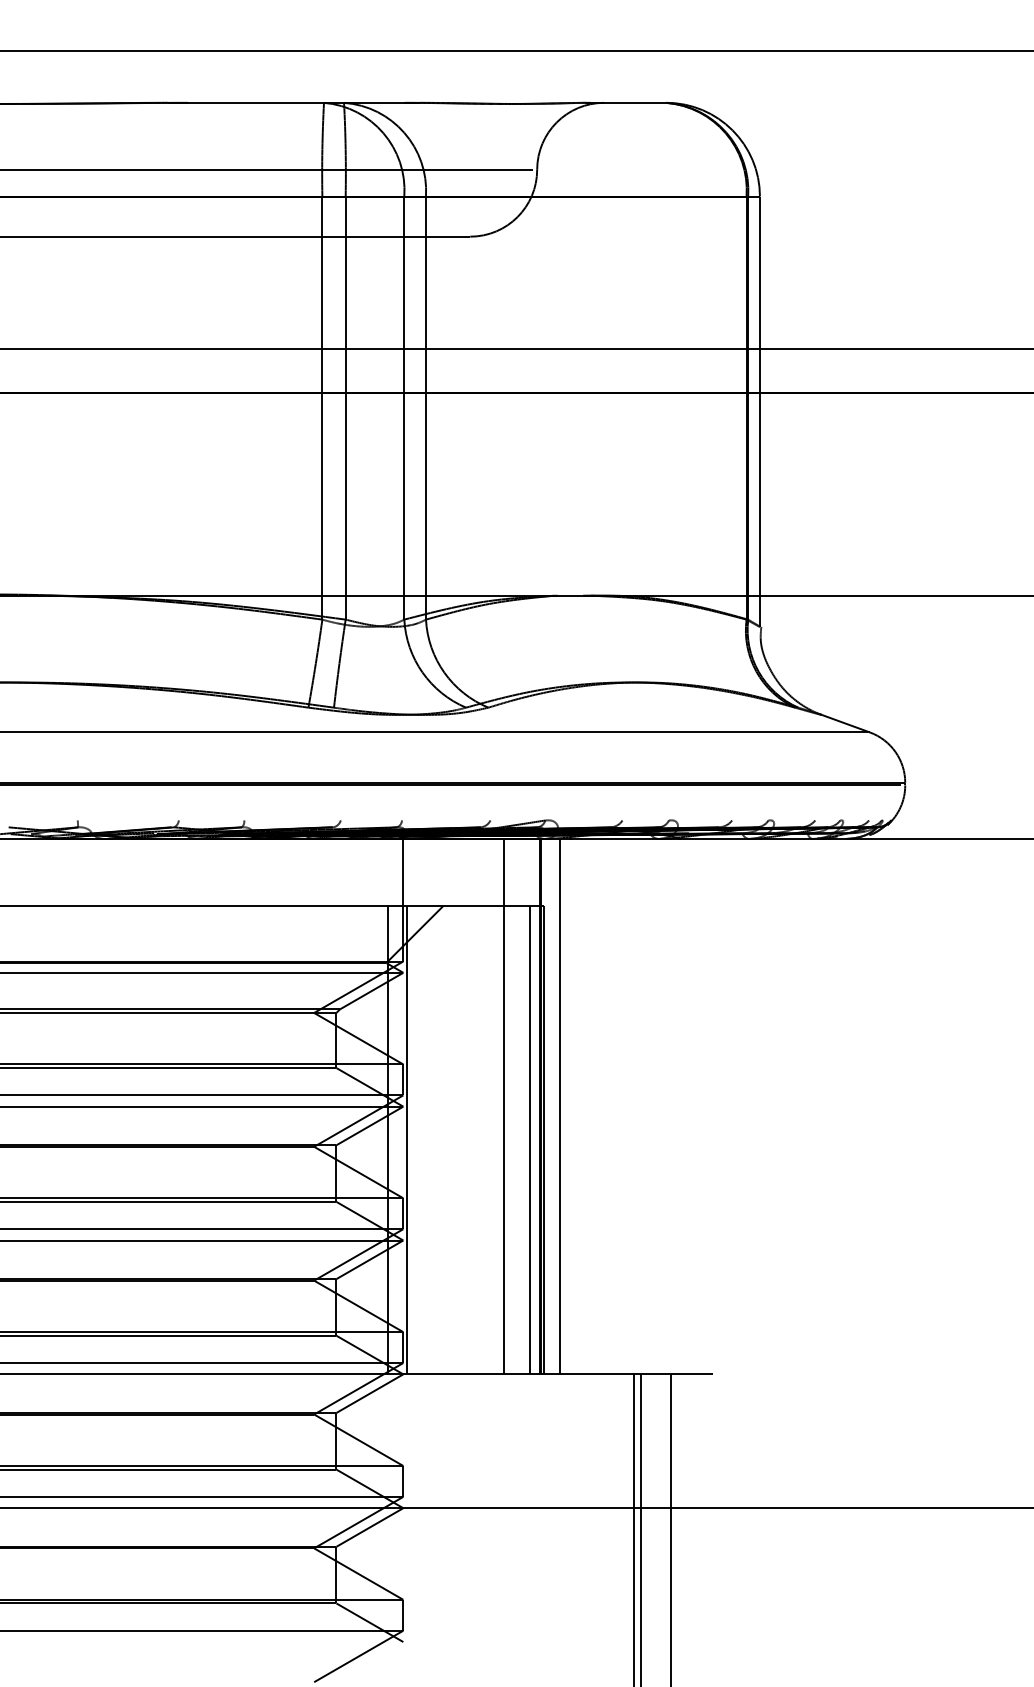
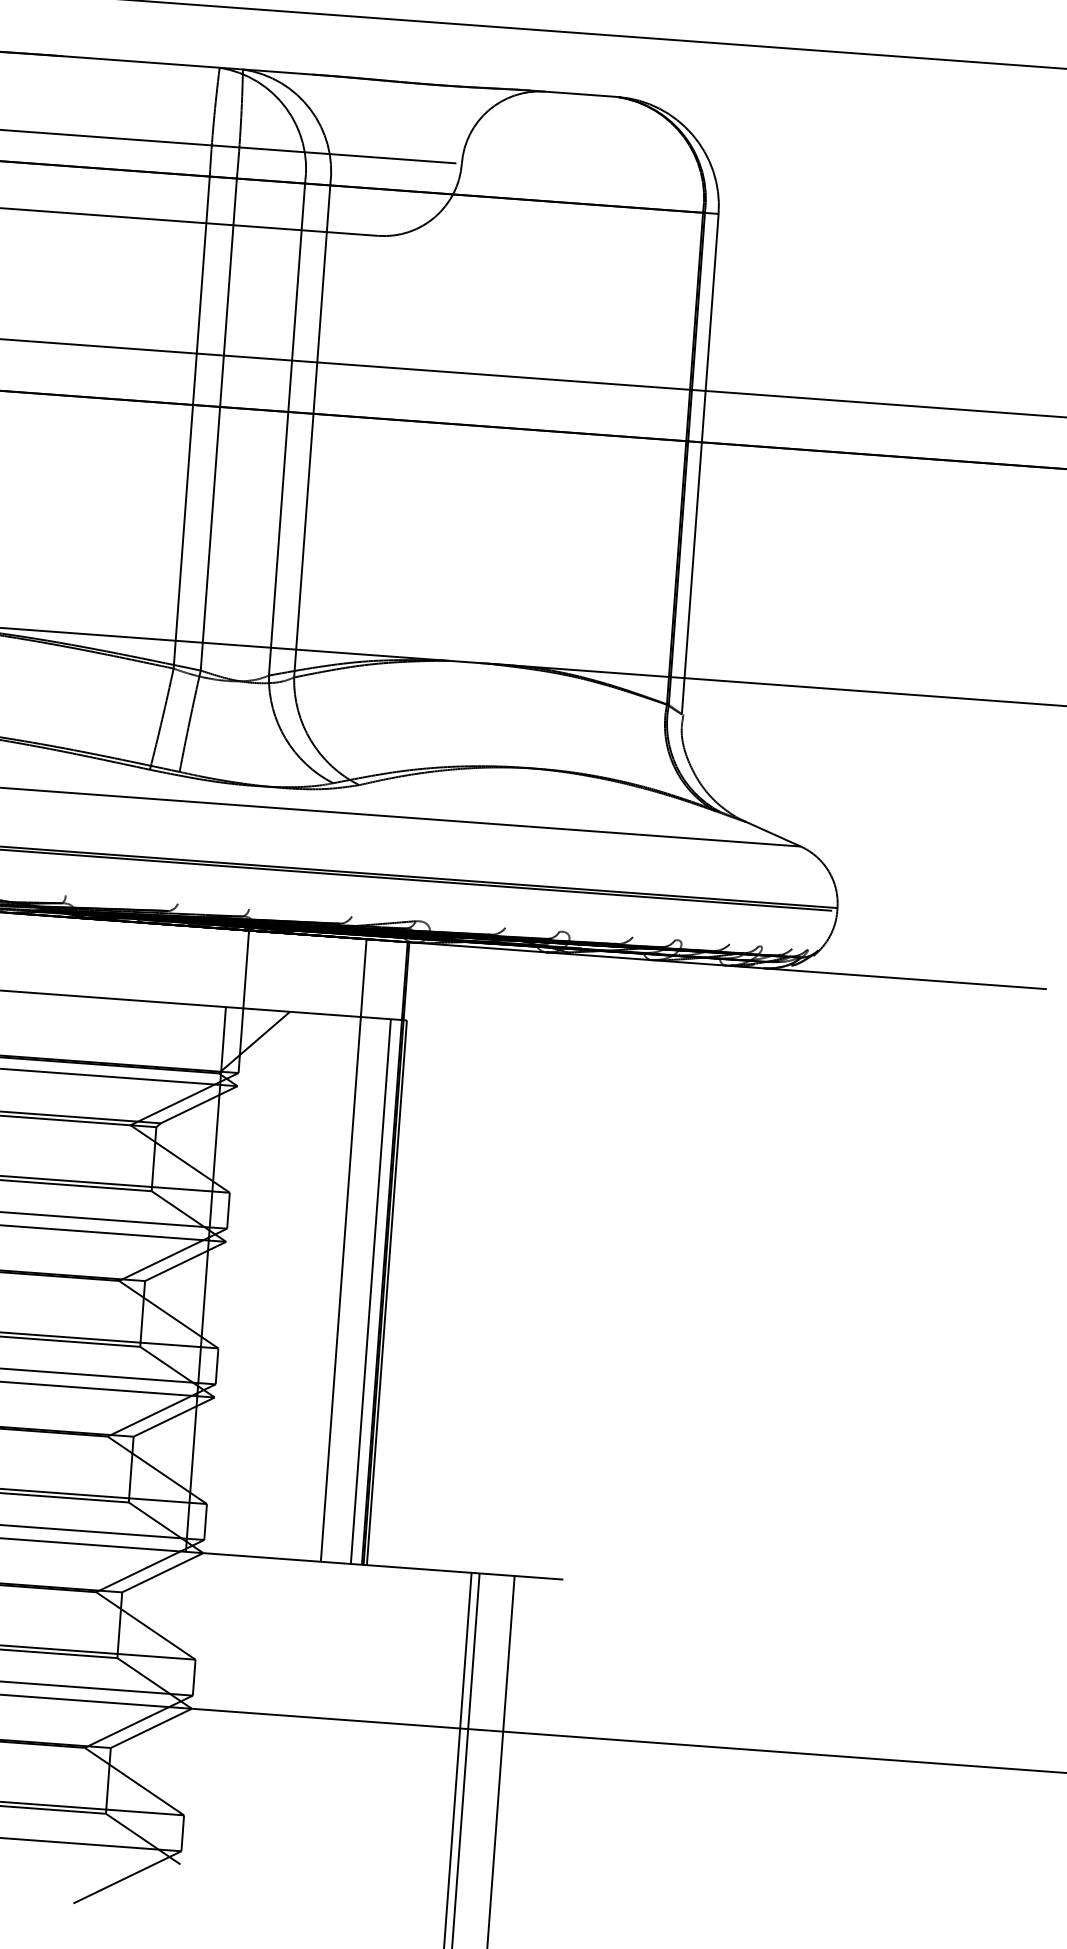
line: (560, 1106) -> (408, 1255), removed
line: (406, 1139) -> (227, 1280), removed

